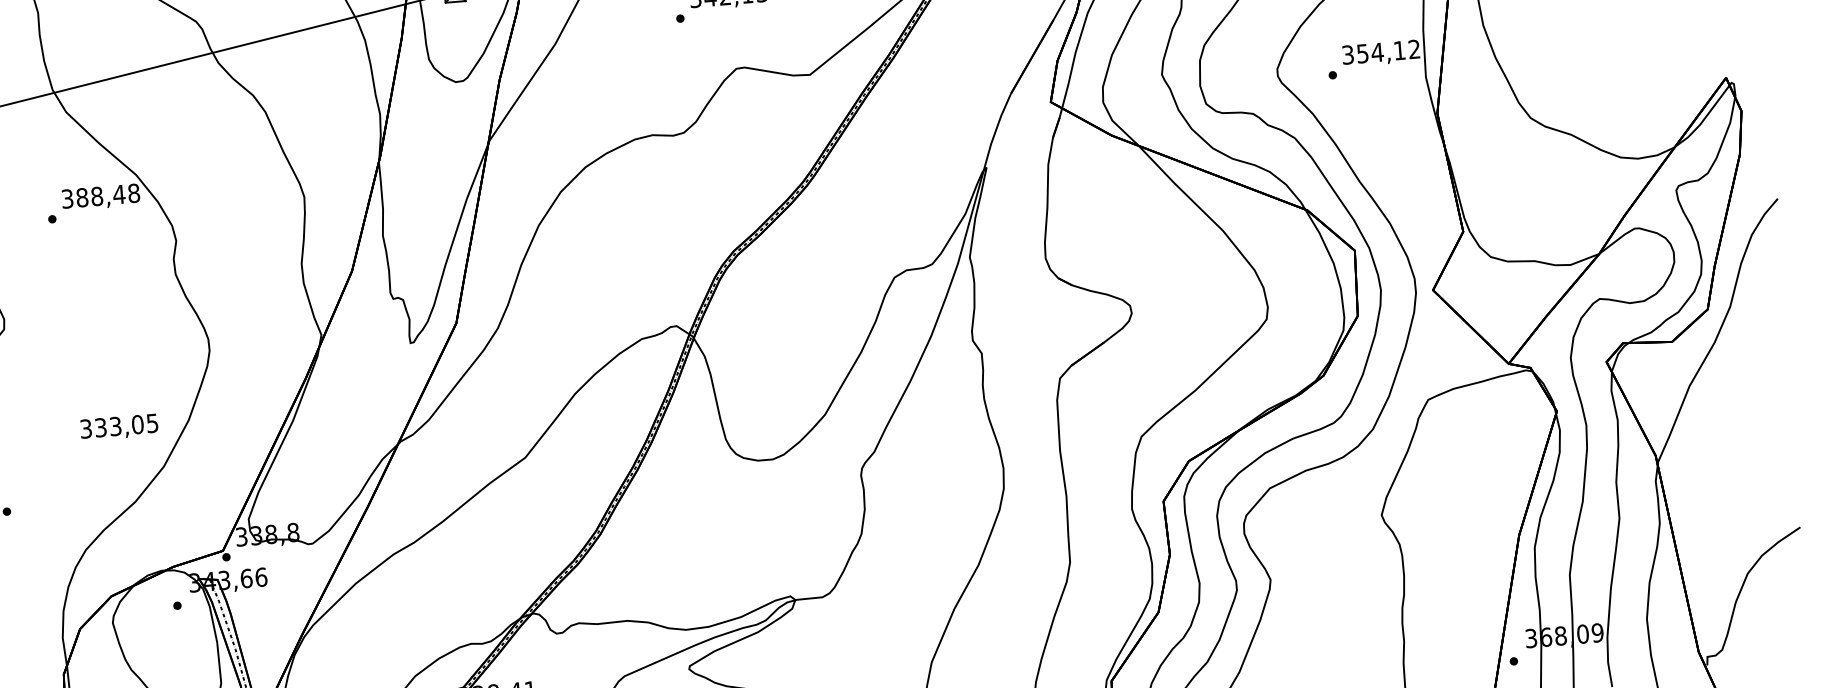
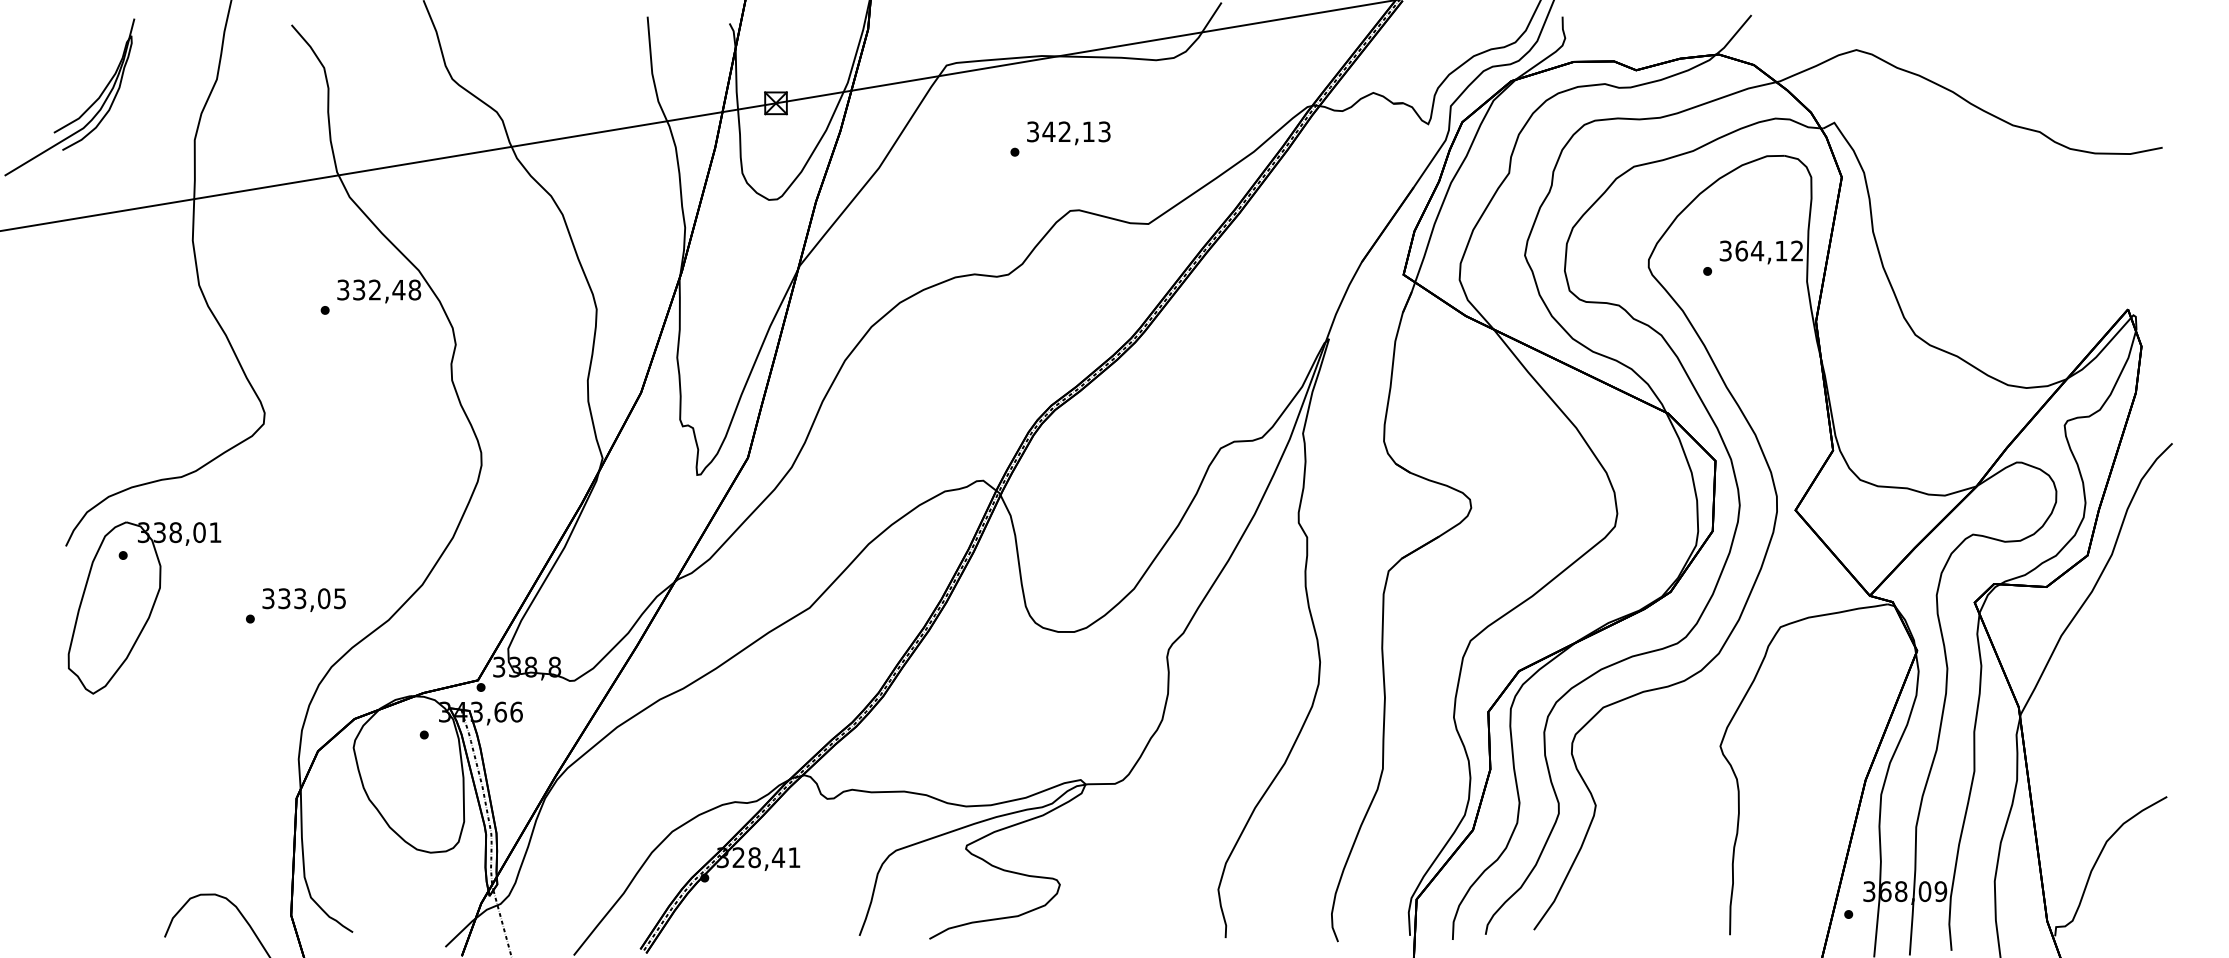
text: (1362, 53) -> (1741, 250), 354,12 -> 364,12
text: (89, 196) -> (367, 289), 388,48 -> 332,48
text: (118, 426) -> (303, 599), moved

